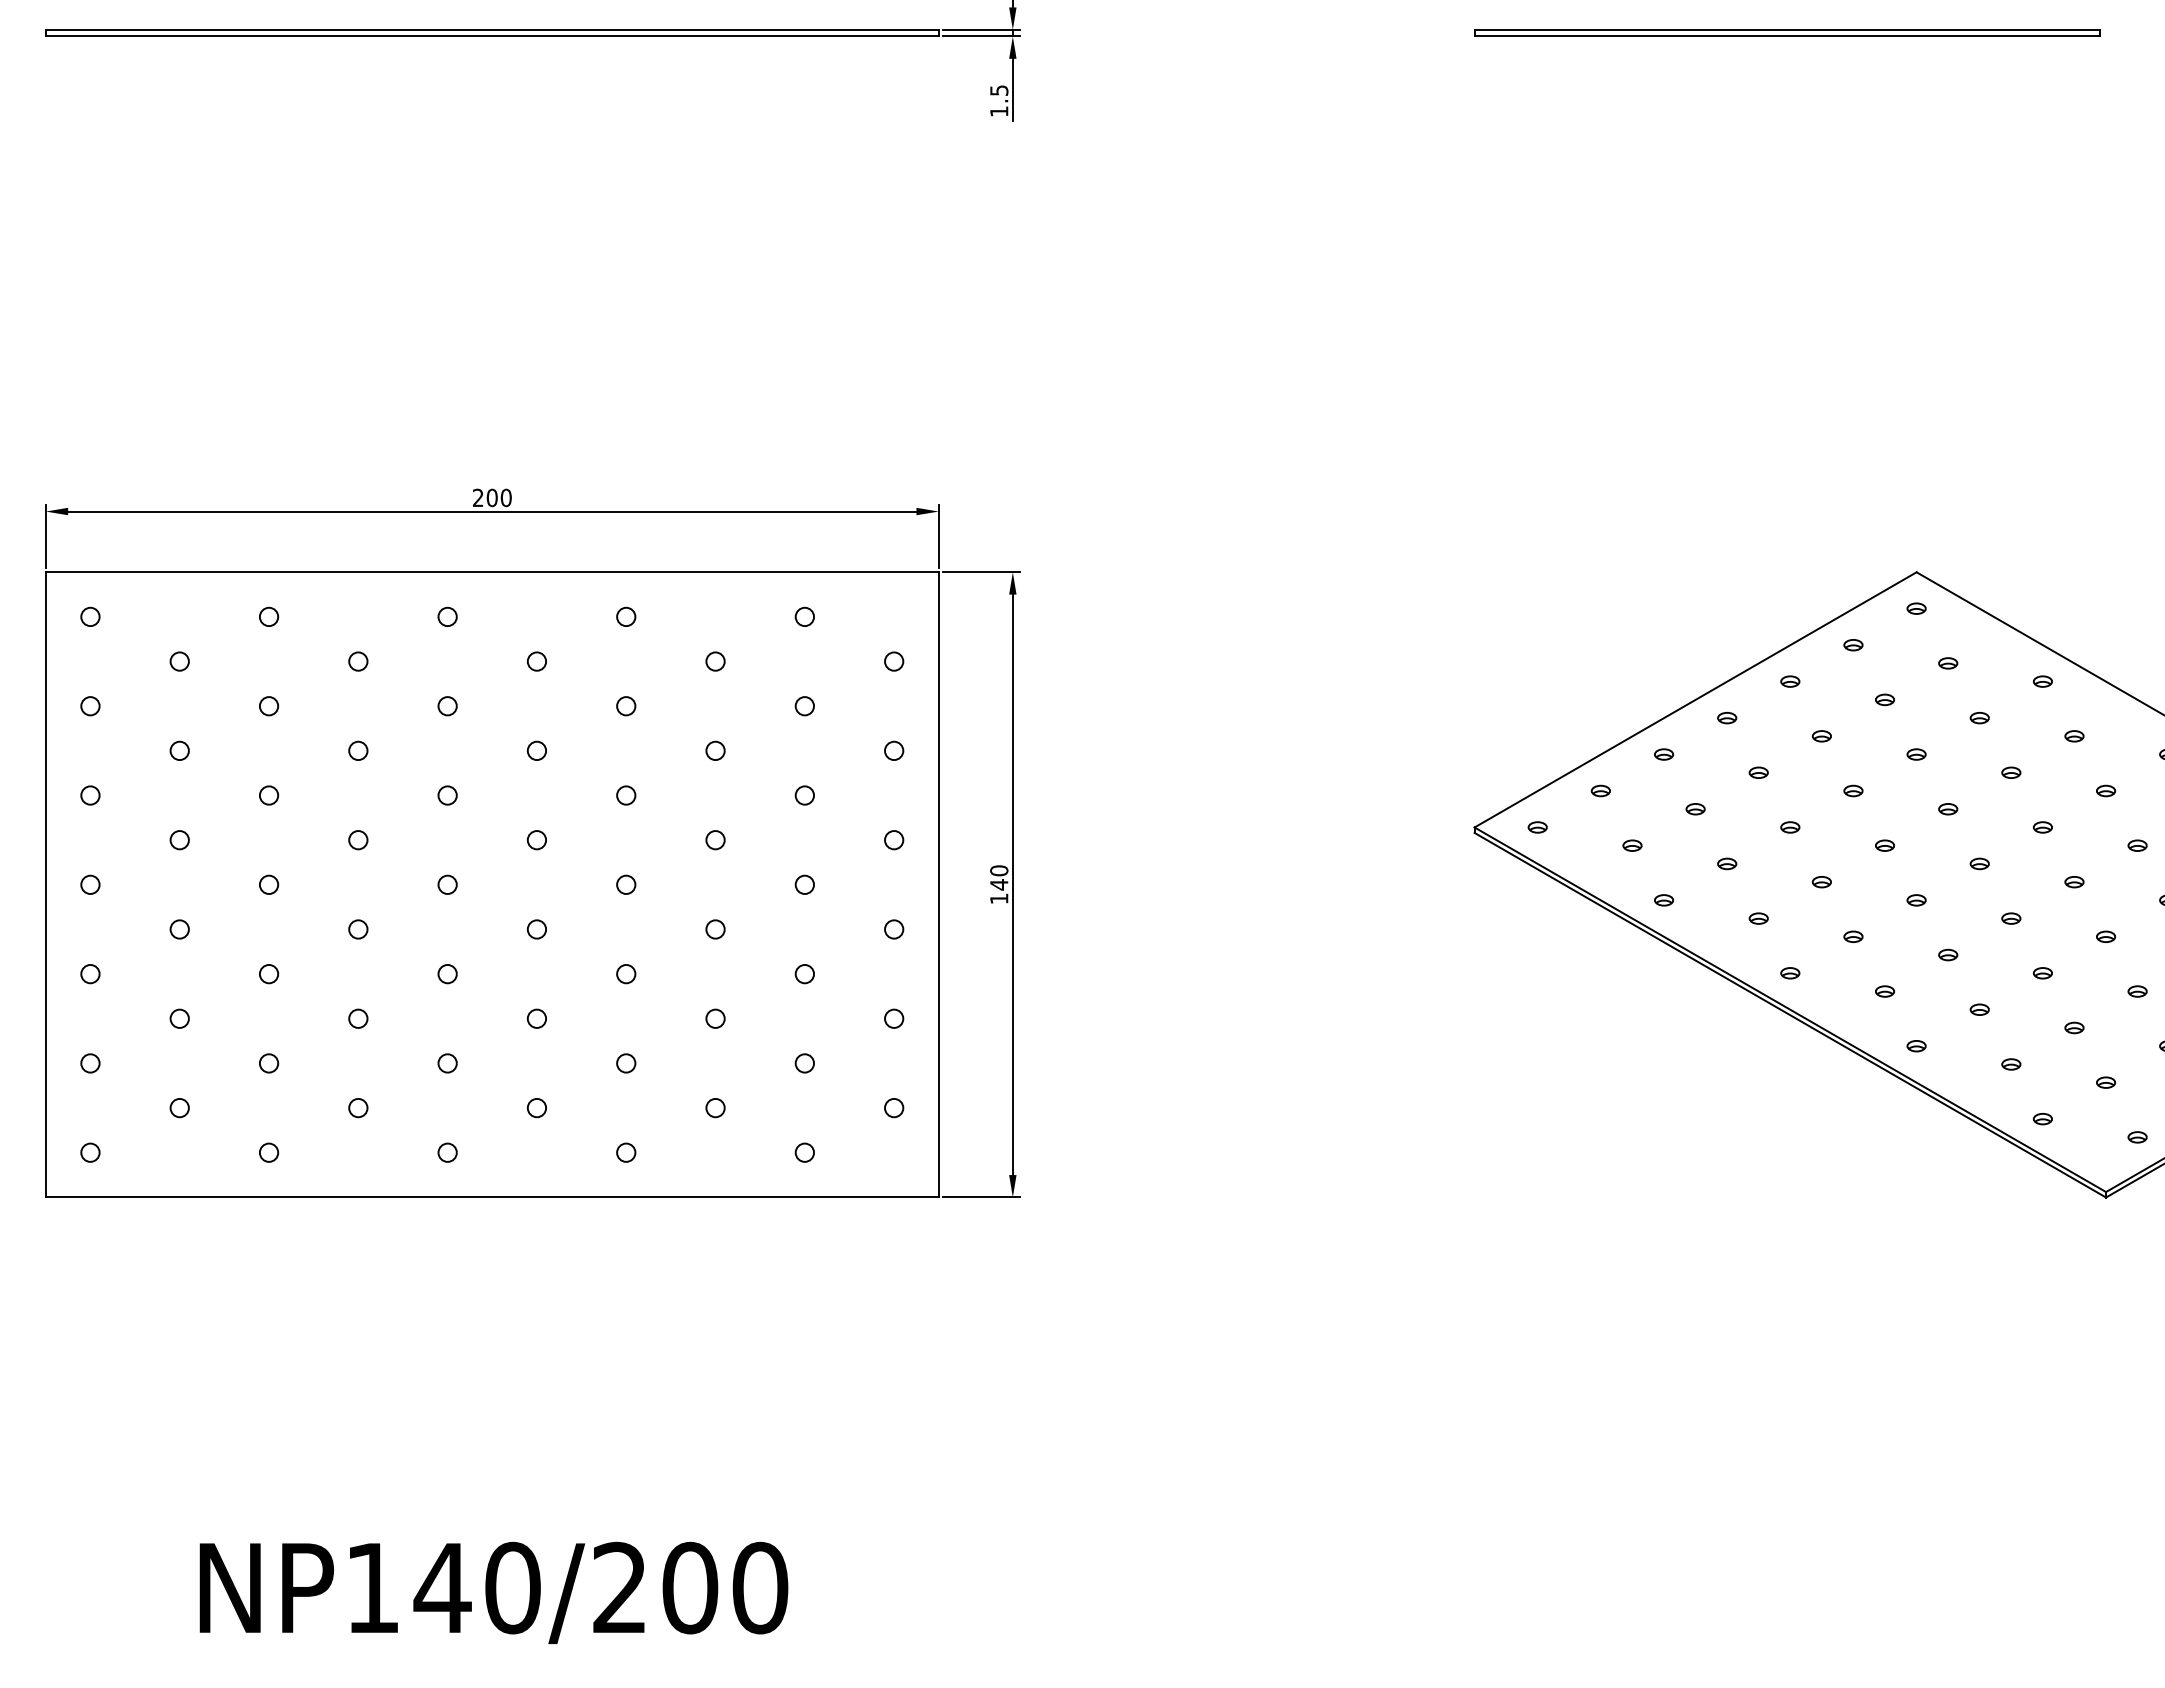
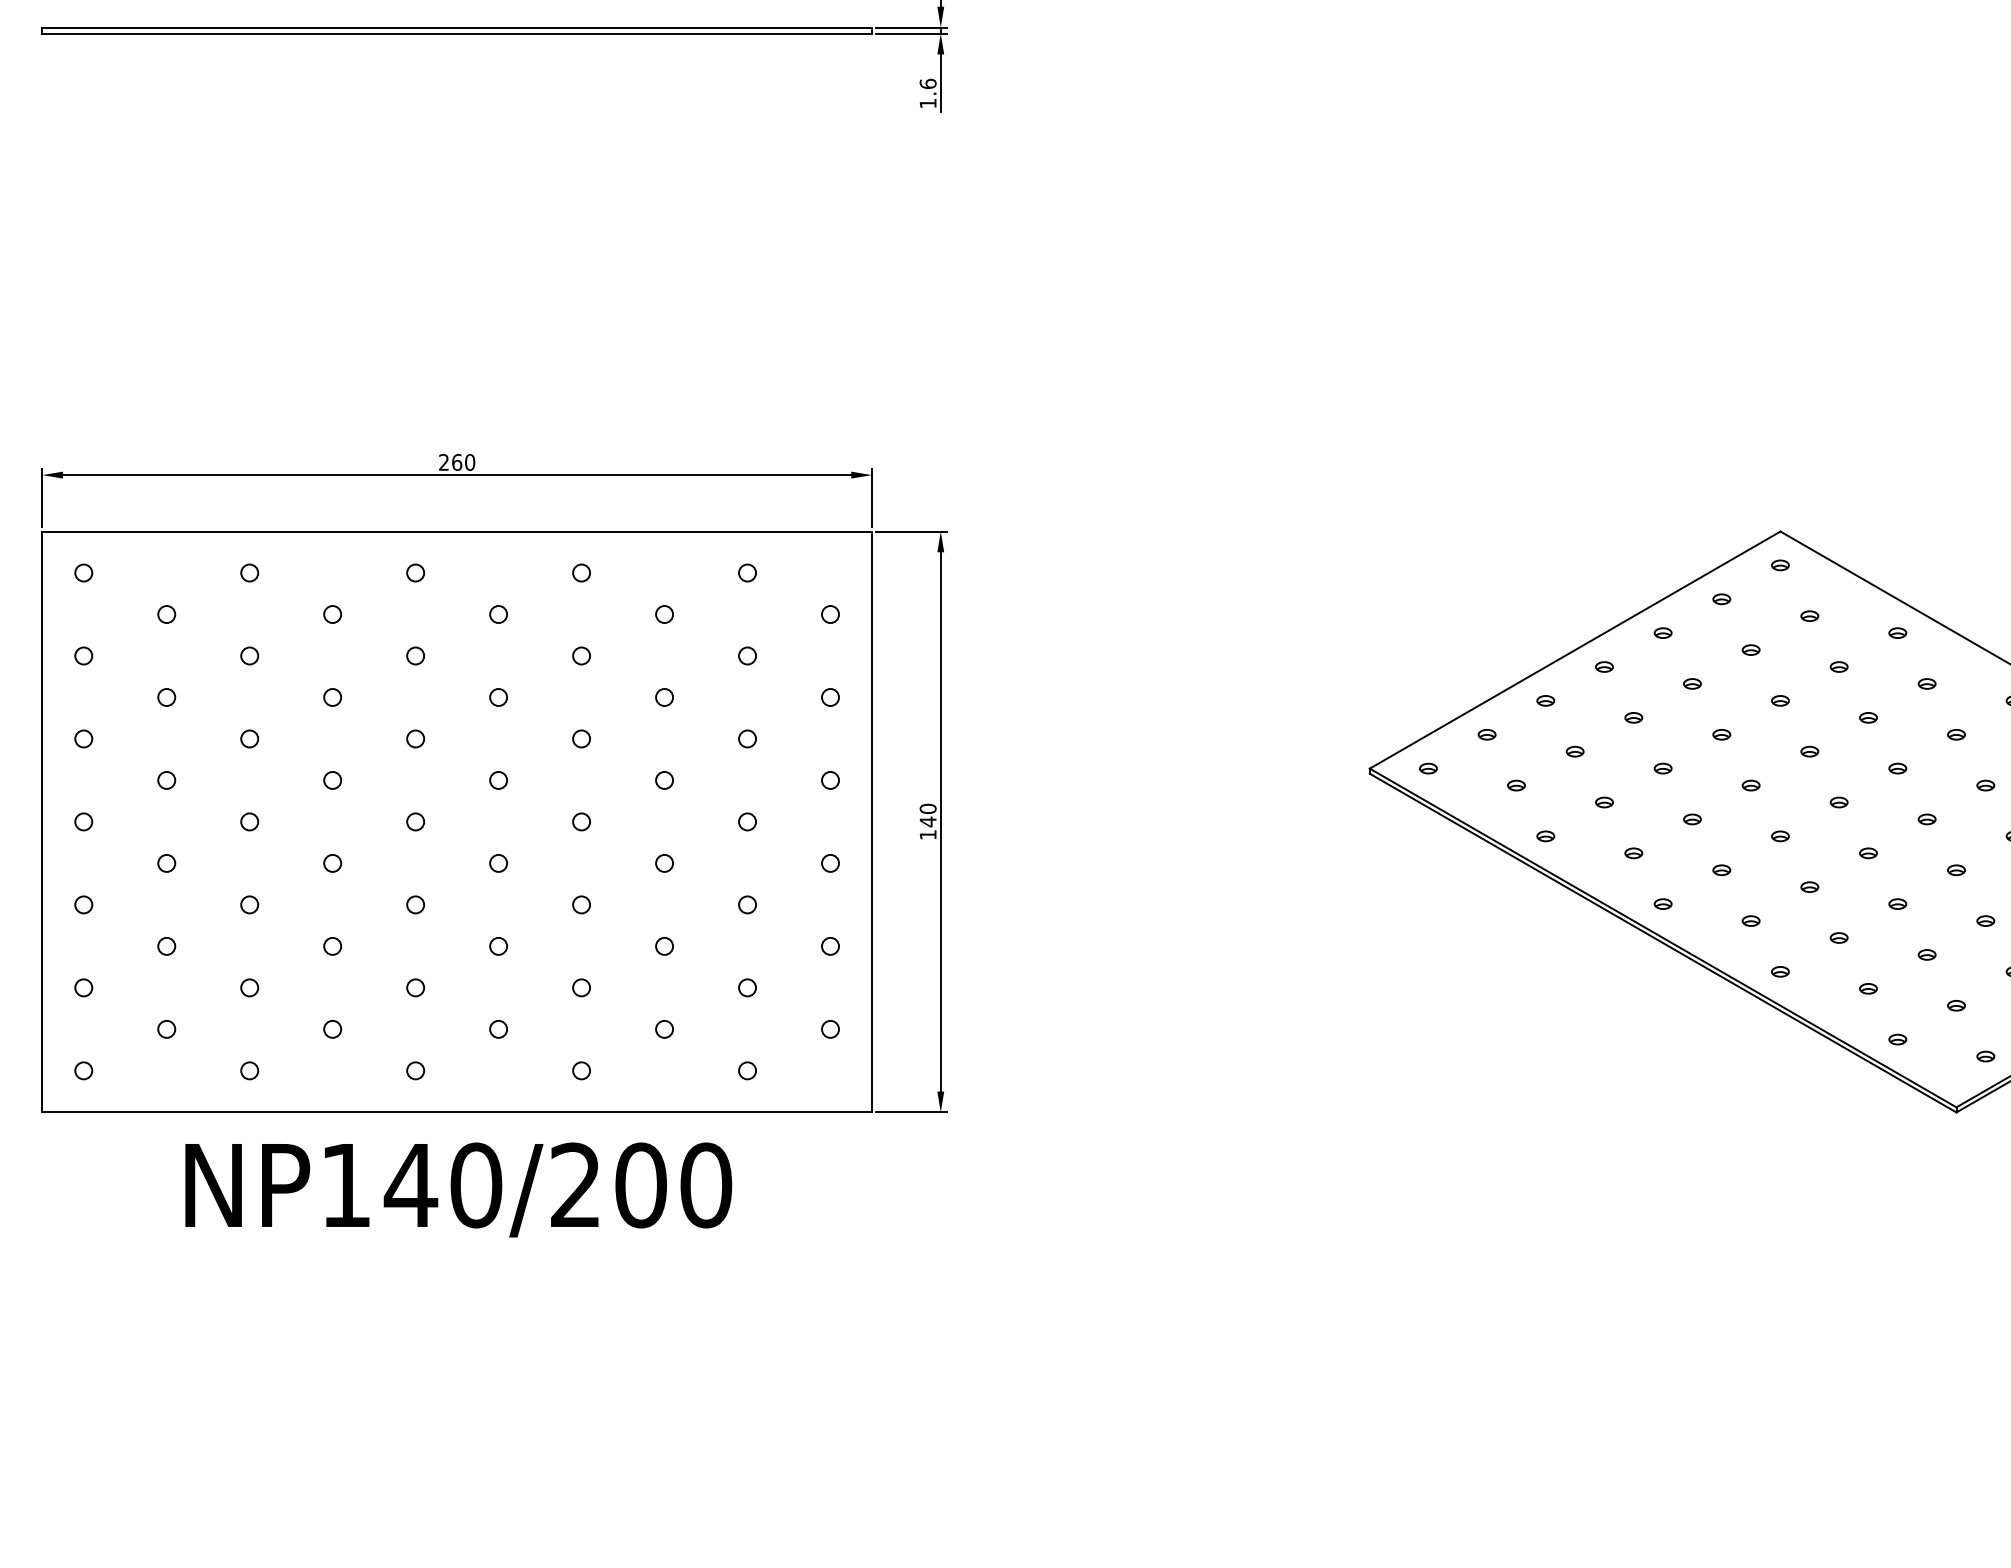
part: (1787, 32) -> (1660, 30), removed
text: (999, 90) -> (928, 83), 1.5 -> 1.6
text: (491, 497) -> (456, 462), 200 -> 260
text: (493, 1592) -> (458, 1189), moved

